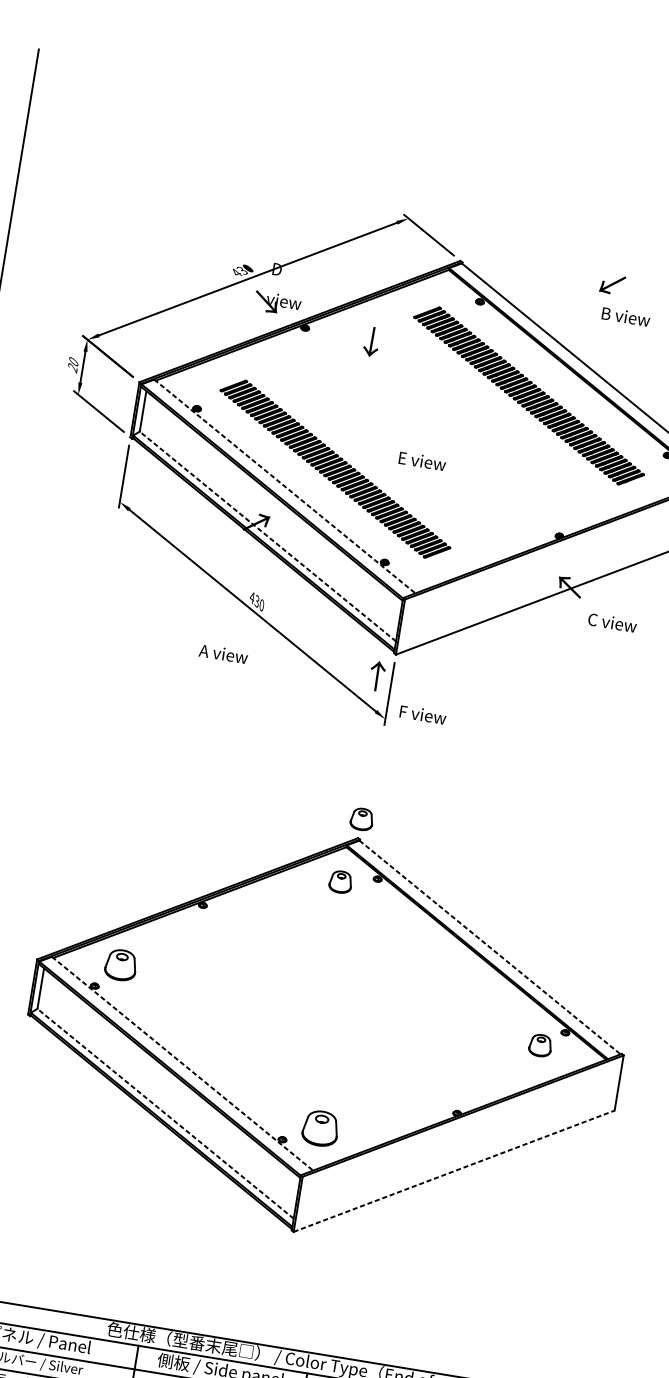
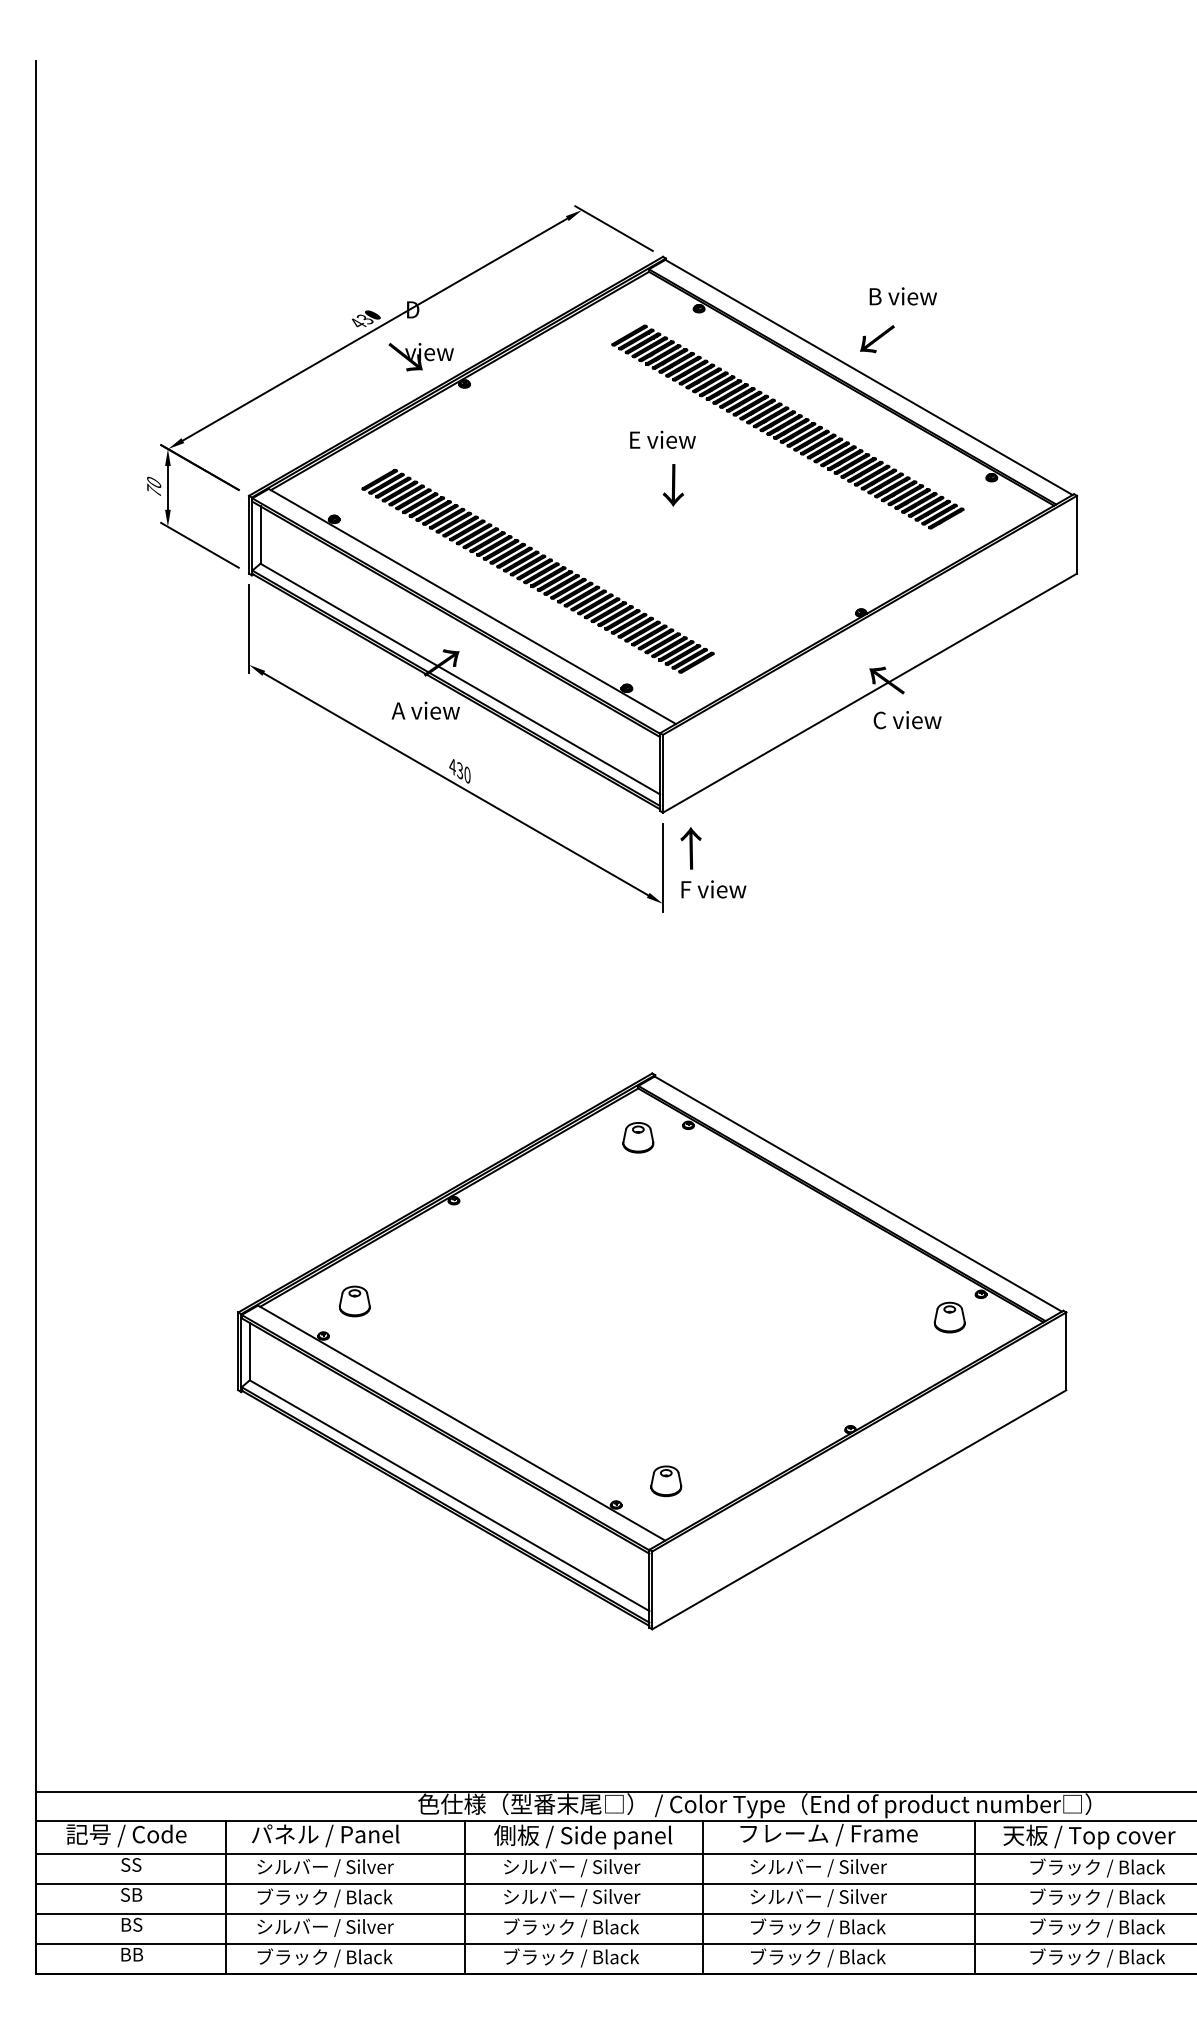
text: (612, 284) -> (877, 339), moved
text: (371, 342) -> (672, 485), moved
text: (73, 367) -> (154, 490), 20 -> 70
text: (422, 461) -> (662, 439), moved
line: (284, 486) -> (472, 606), dashed -> solid
line: (267, 536) -> (460, 679), dashed -> solid
text: (612, 623) -> (907, 720), moved
text: (223, 653) -> (425, 710), moved
text: (376, 676) -> (690, 848), moved
part: (362, 819) -> (653, 1046), removed
line: (490, 947) -> (858, 1194), dashed -> solid
part: (120, 965) -> (354, 1301), size x0.71
line: (183, 1064) -> (462, 1423), dashed -> solid
line: (165, 1113) -> (449, 1495), dashed -> solid
part: (320, 1128) -> (666, 1481), size x0.62
line: (454, 1171) -> (859, 1509), dashed -> solid

